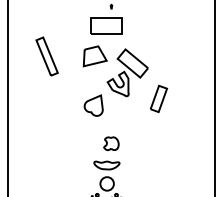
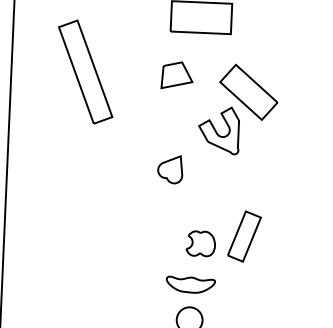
part: (46, 56) -> (84, 71), size x1.4
part: (94, 56) -> (176, 75), size x0.7
part: (159, 98) -> (245, 235), moved
part: (93, 105) -> (170, 169), size x0.7

